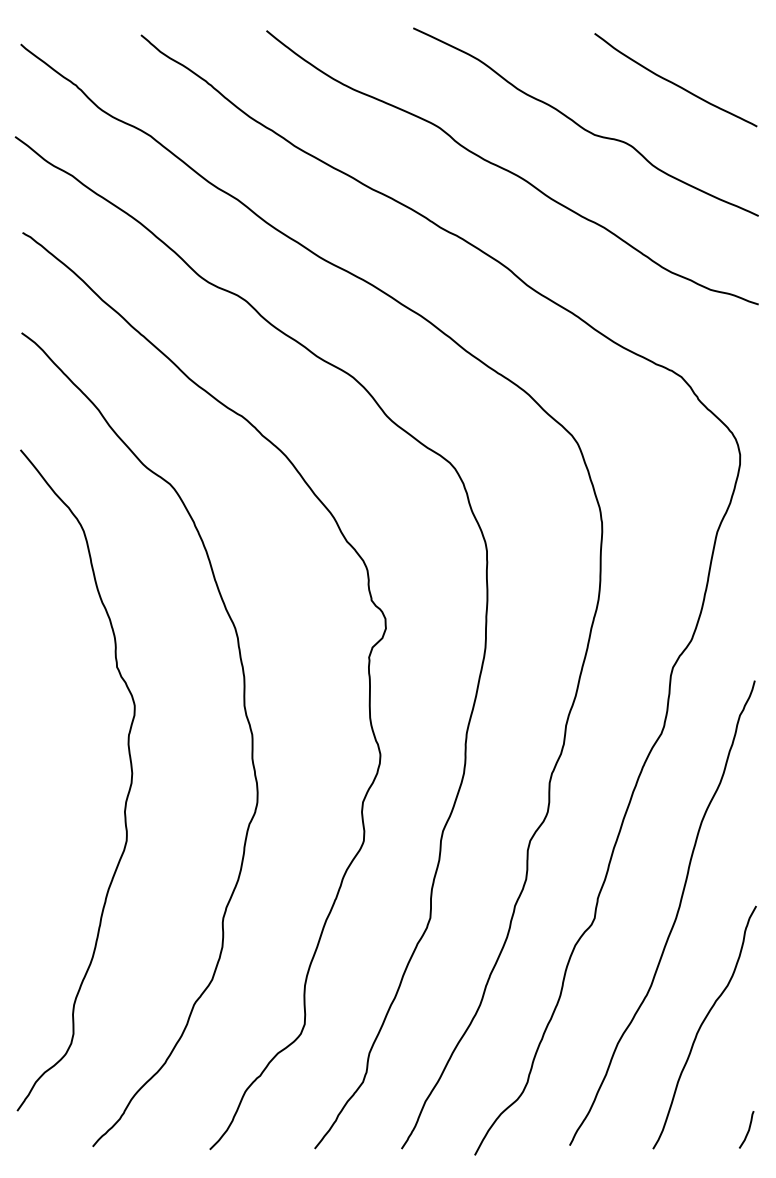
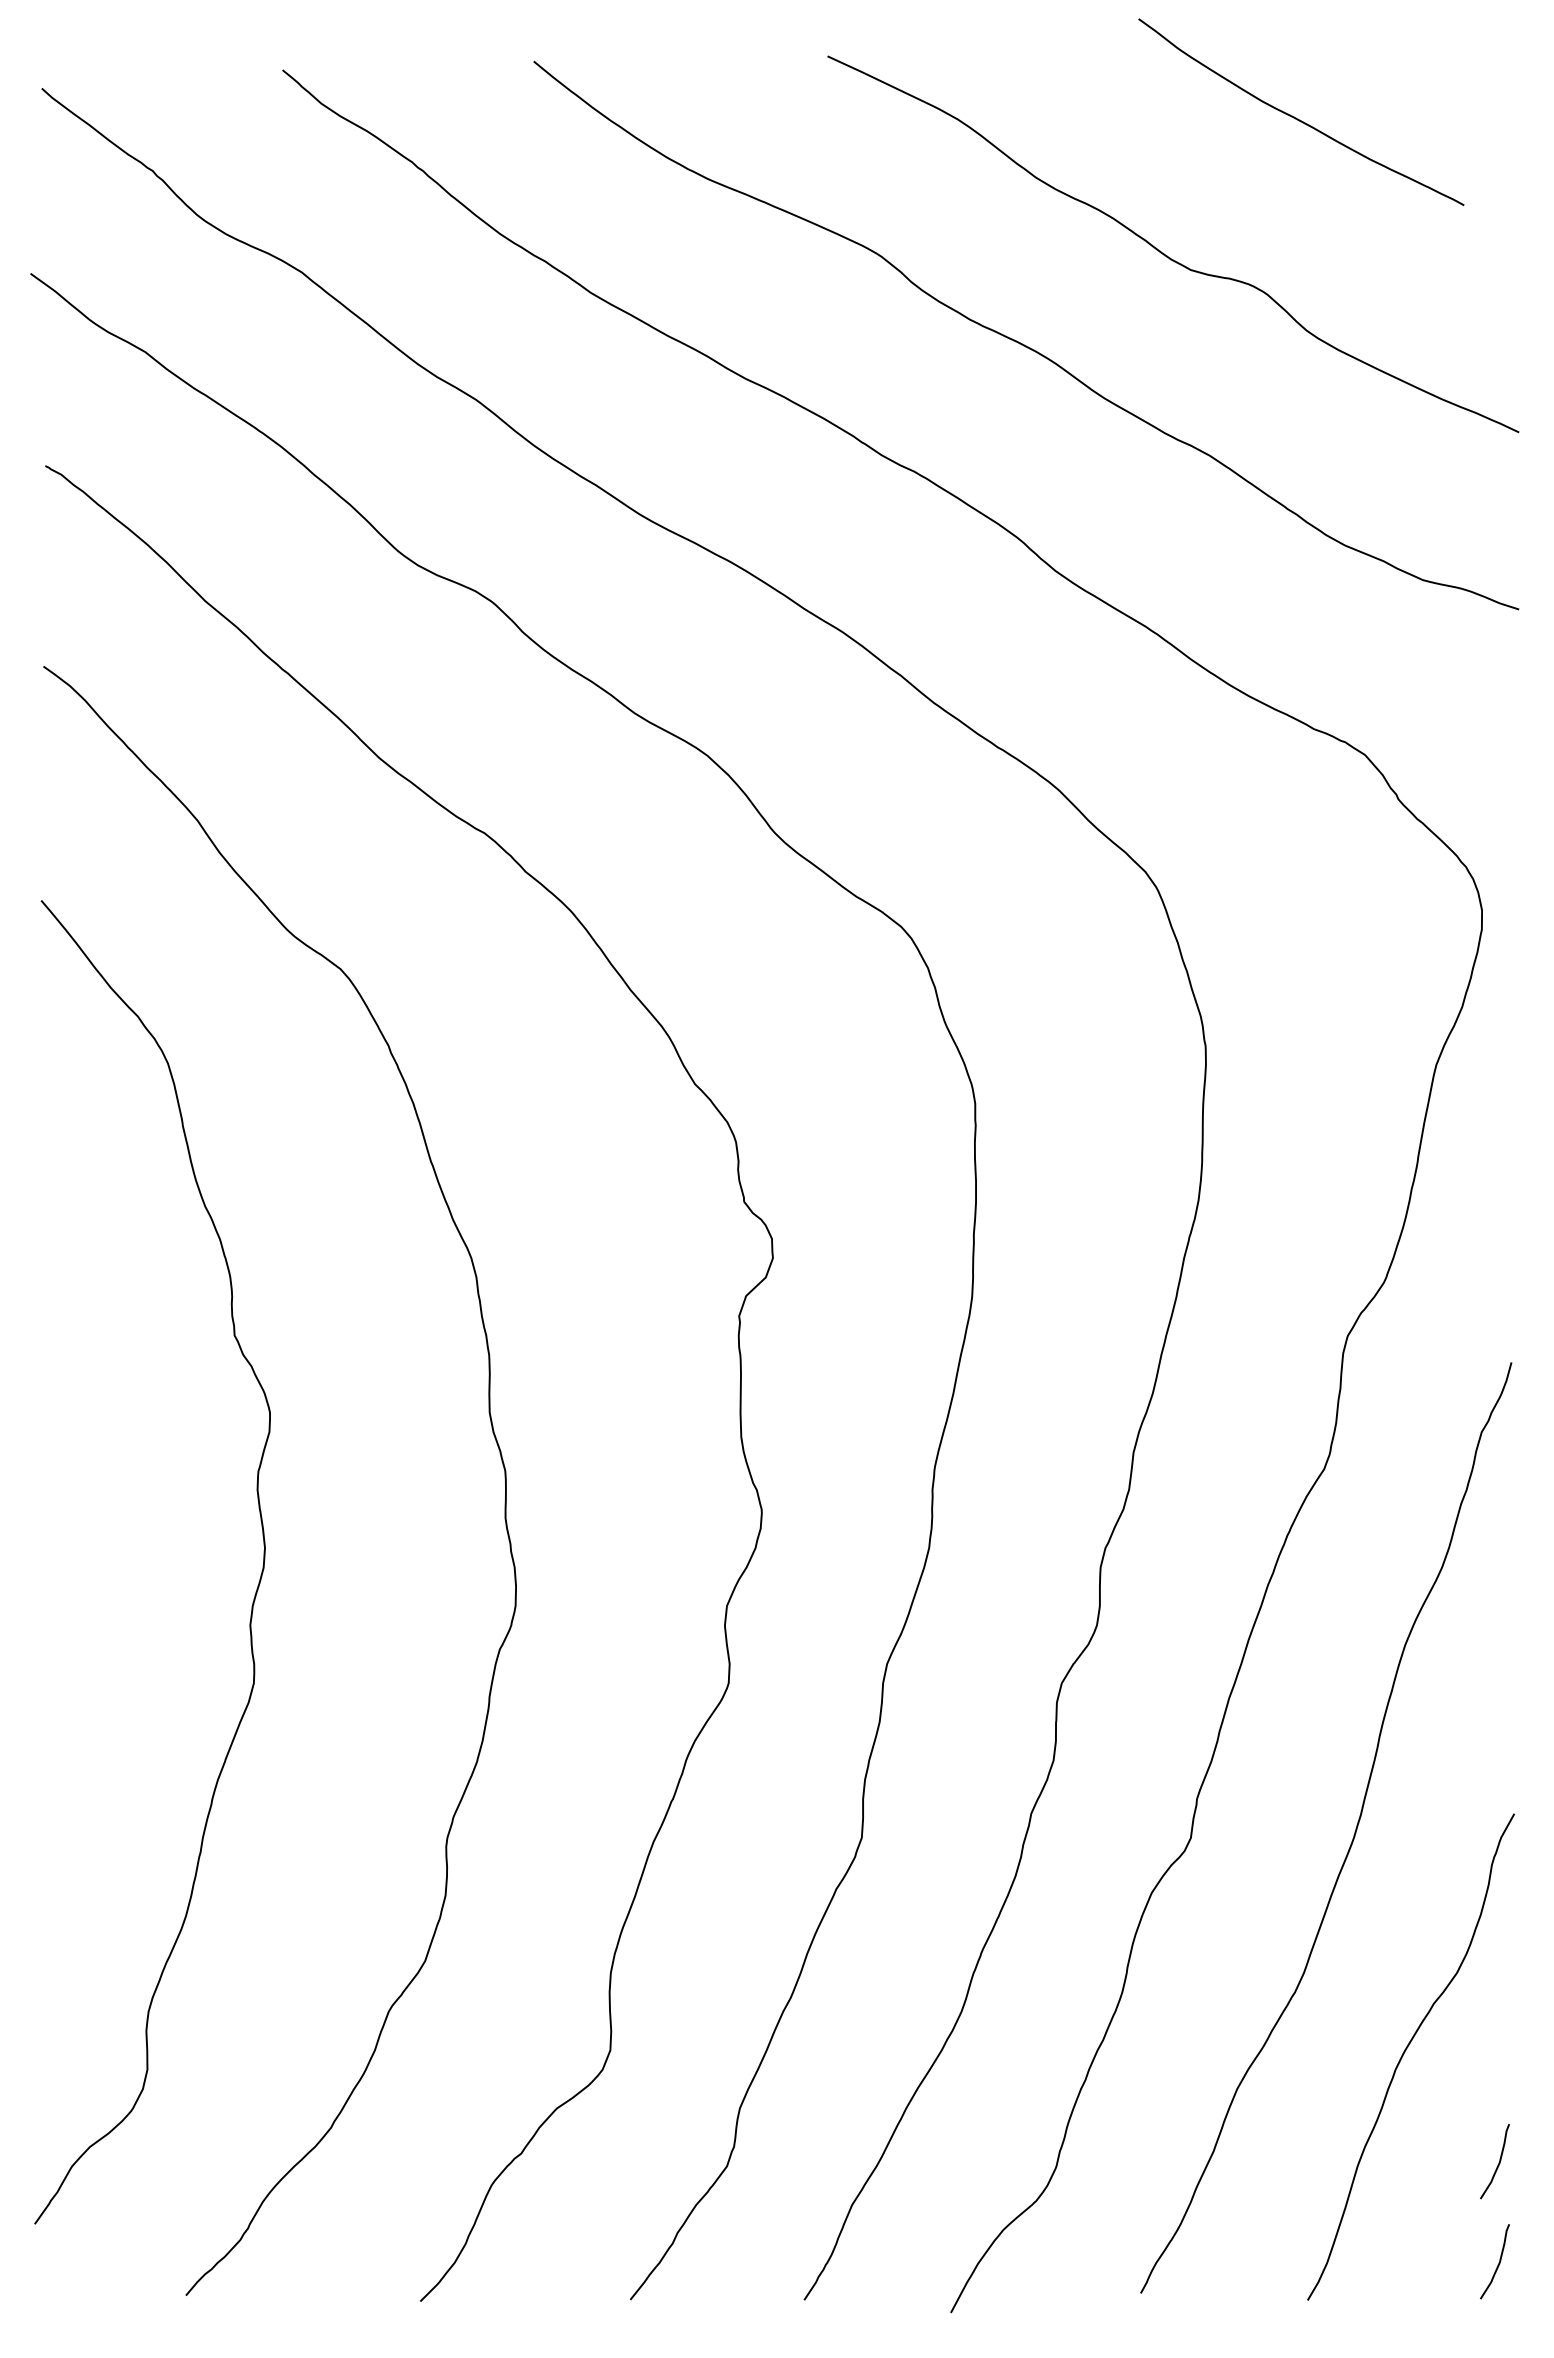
curve: (673, 82) -> (1296, 116), moved
curve: (747, 1080) -> (1496, 2162), added

